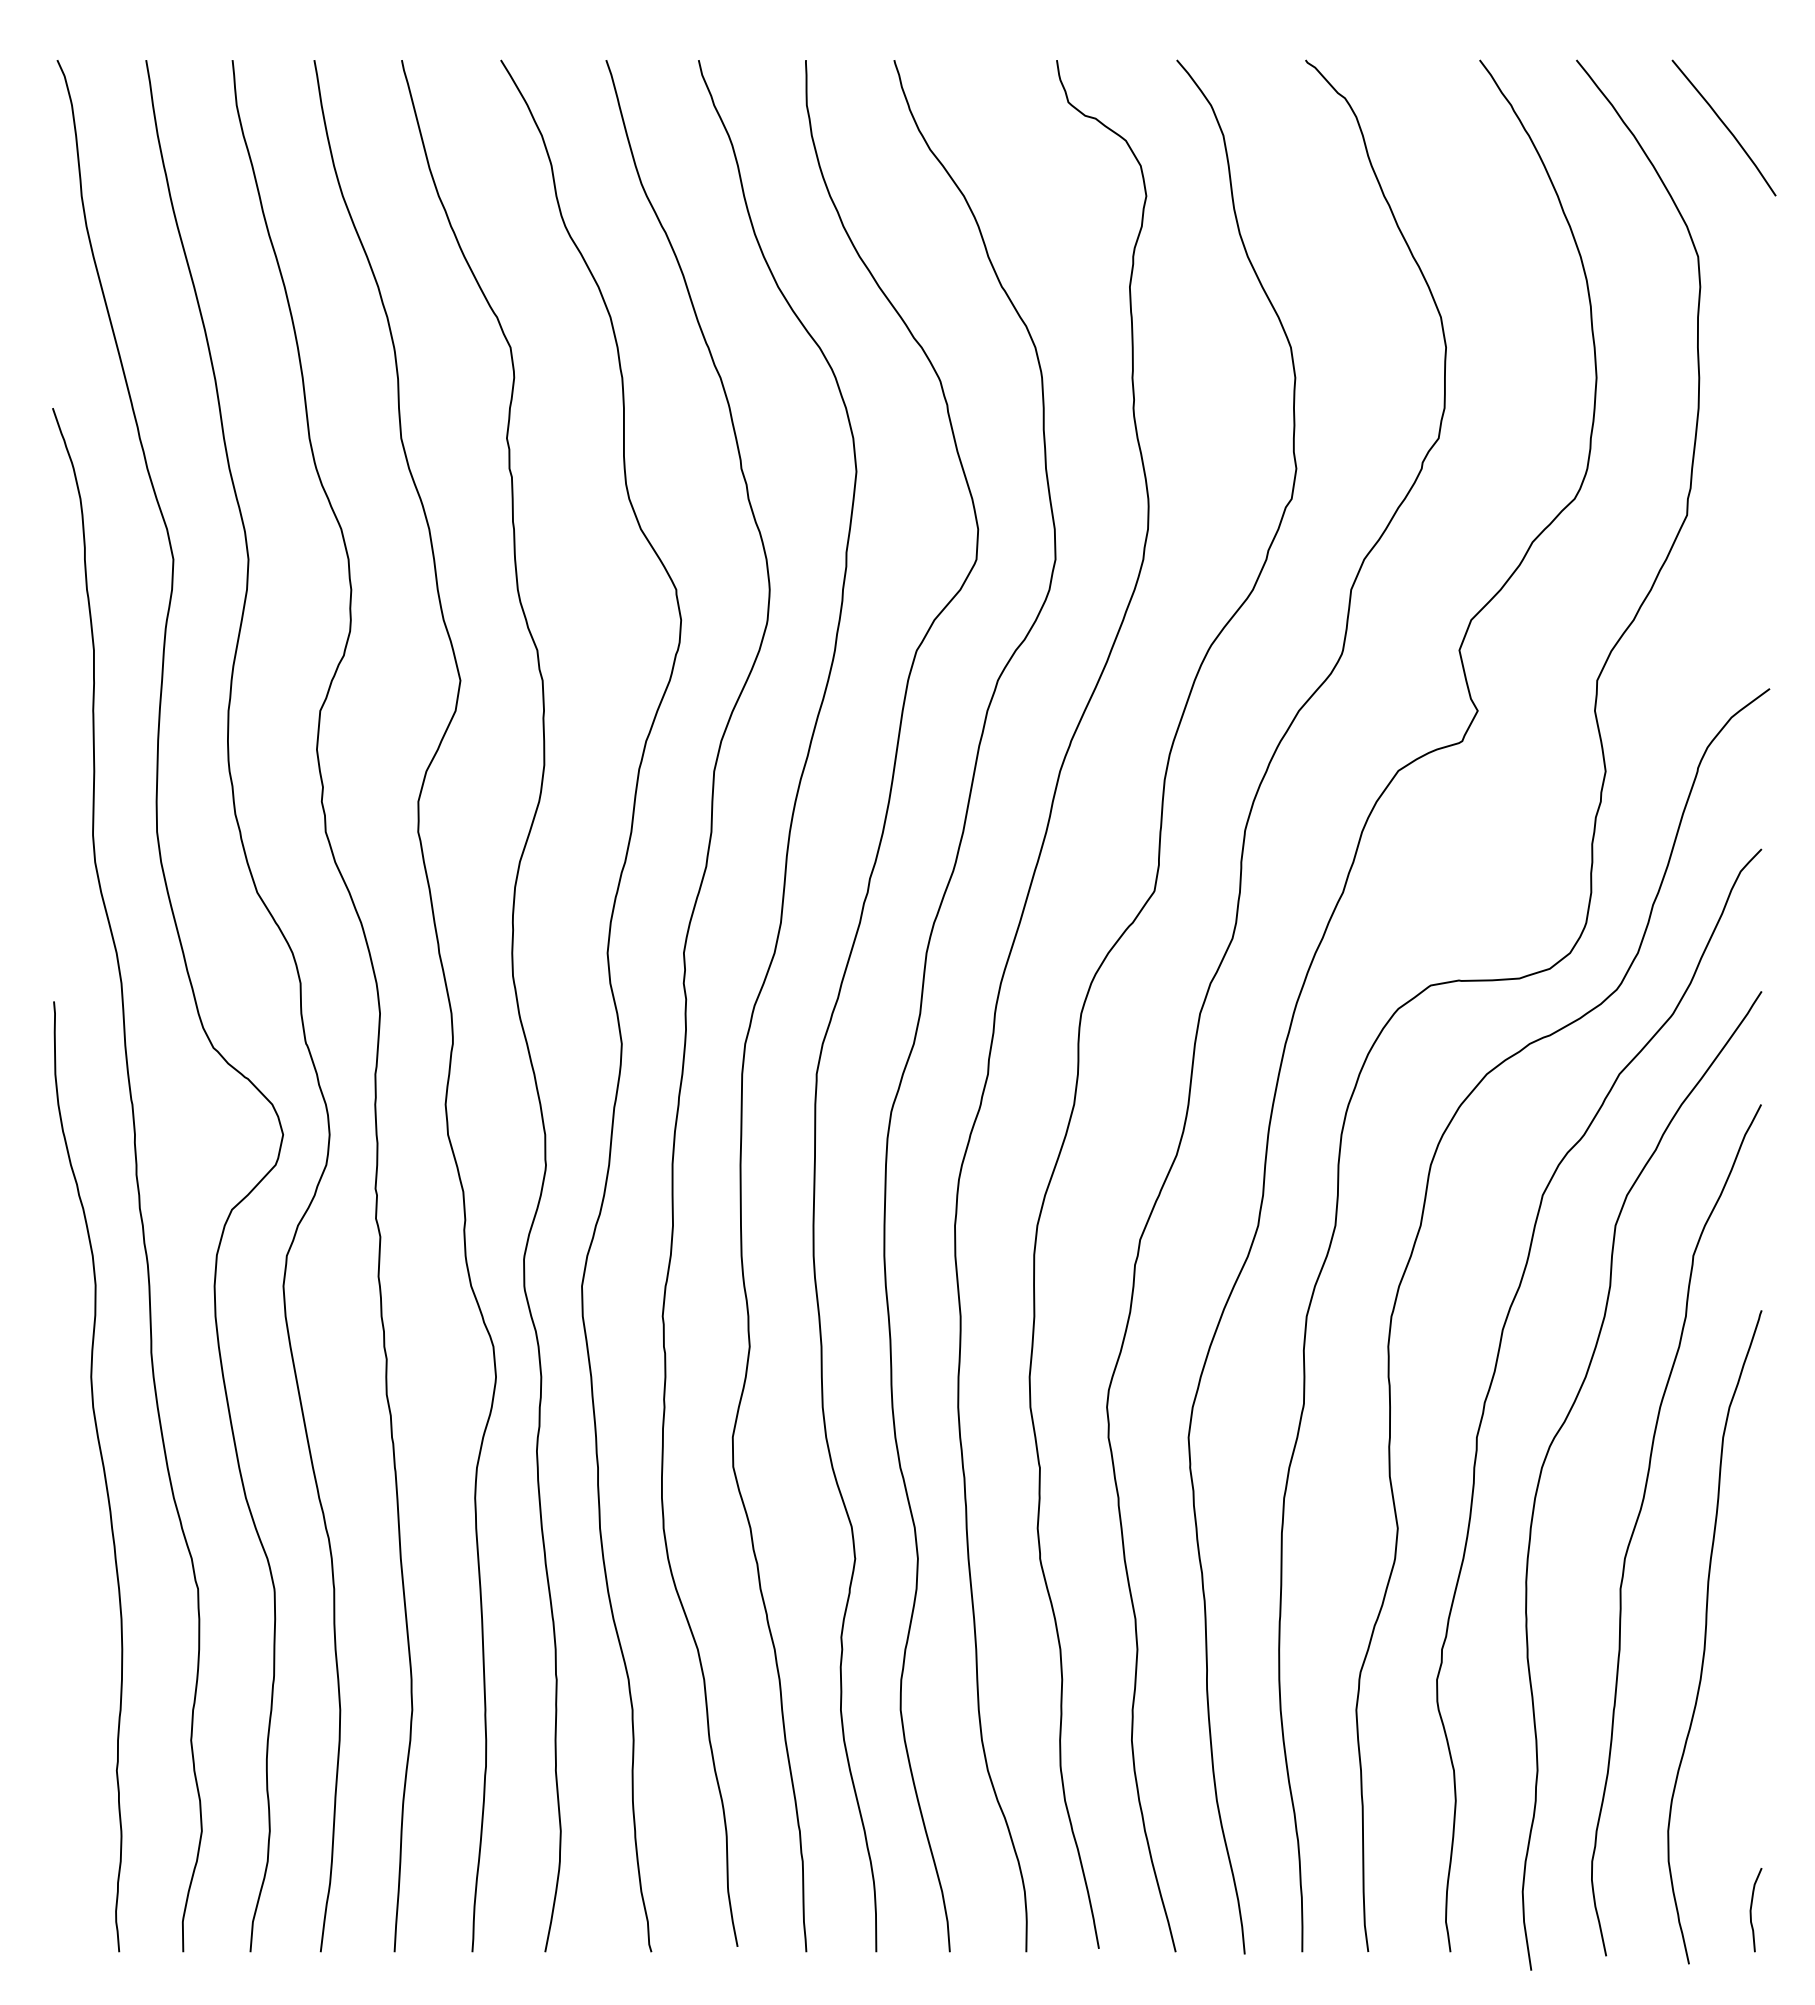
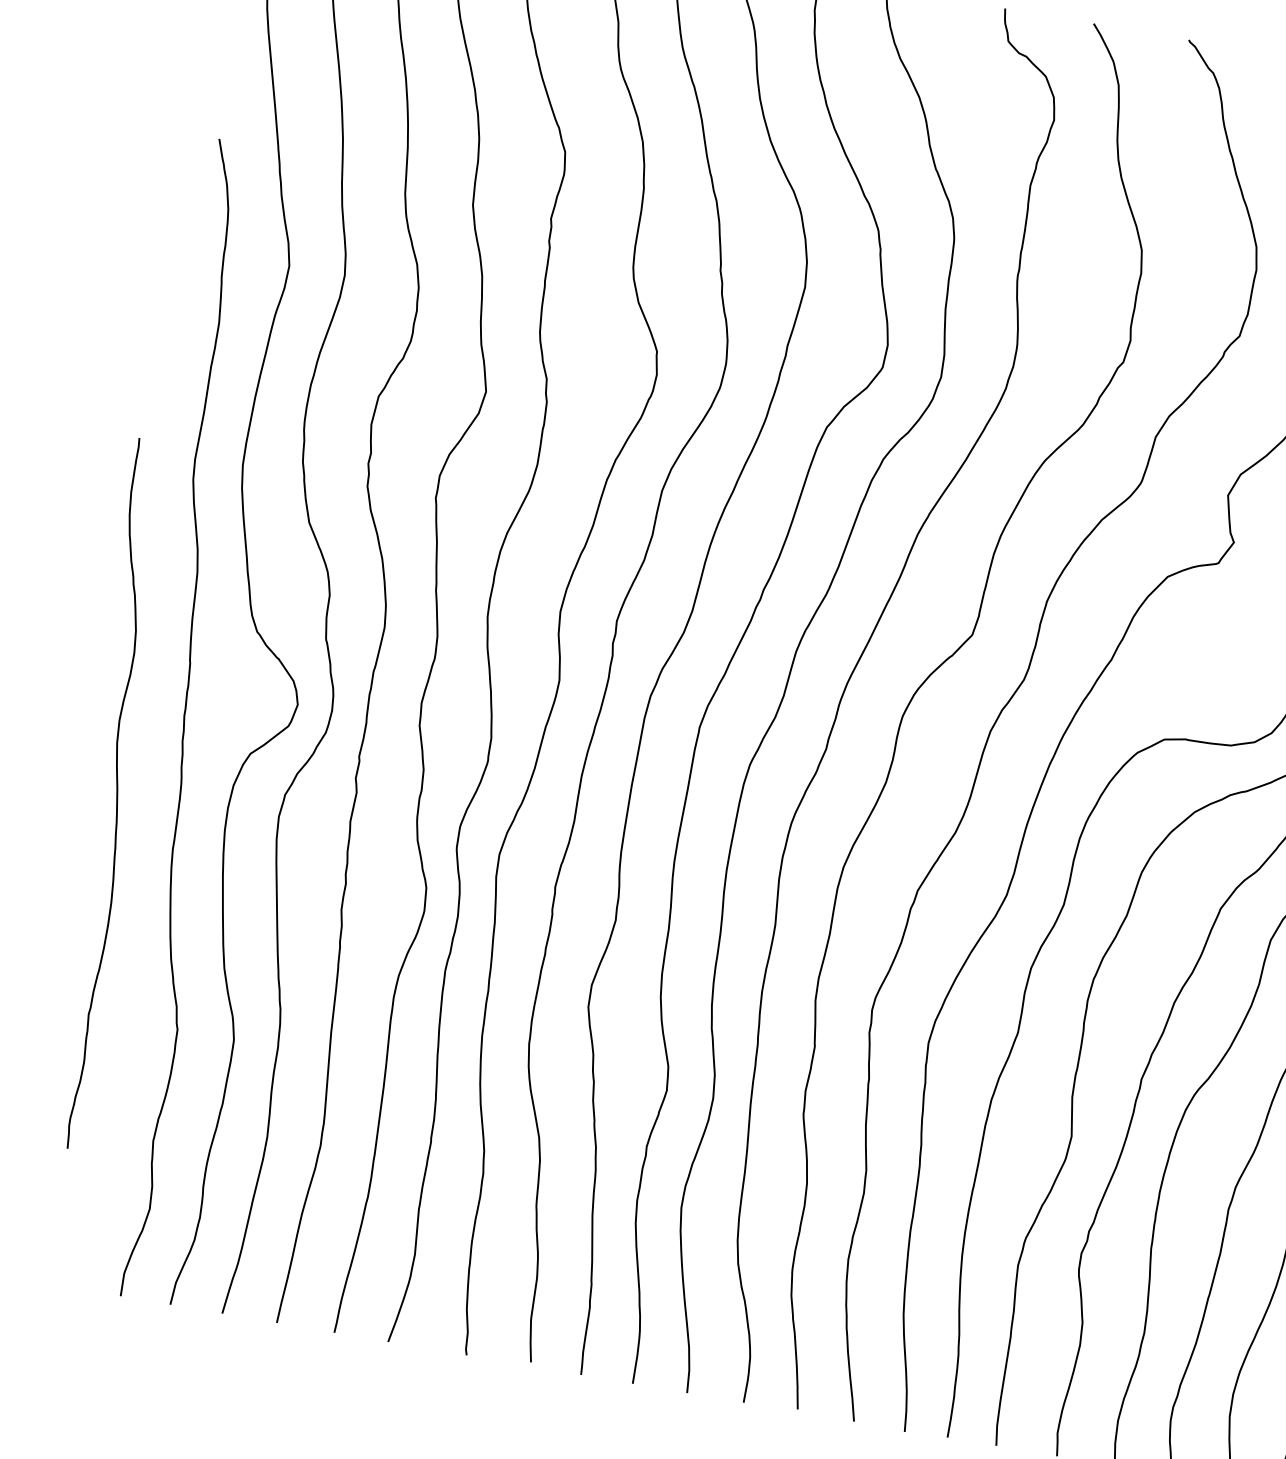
curve: (103, 1474) -> (116, 793), moved

